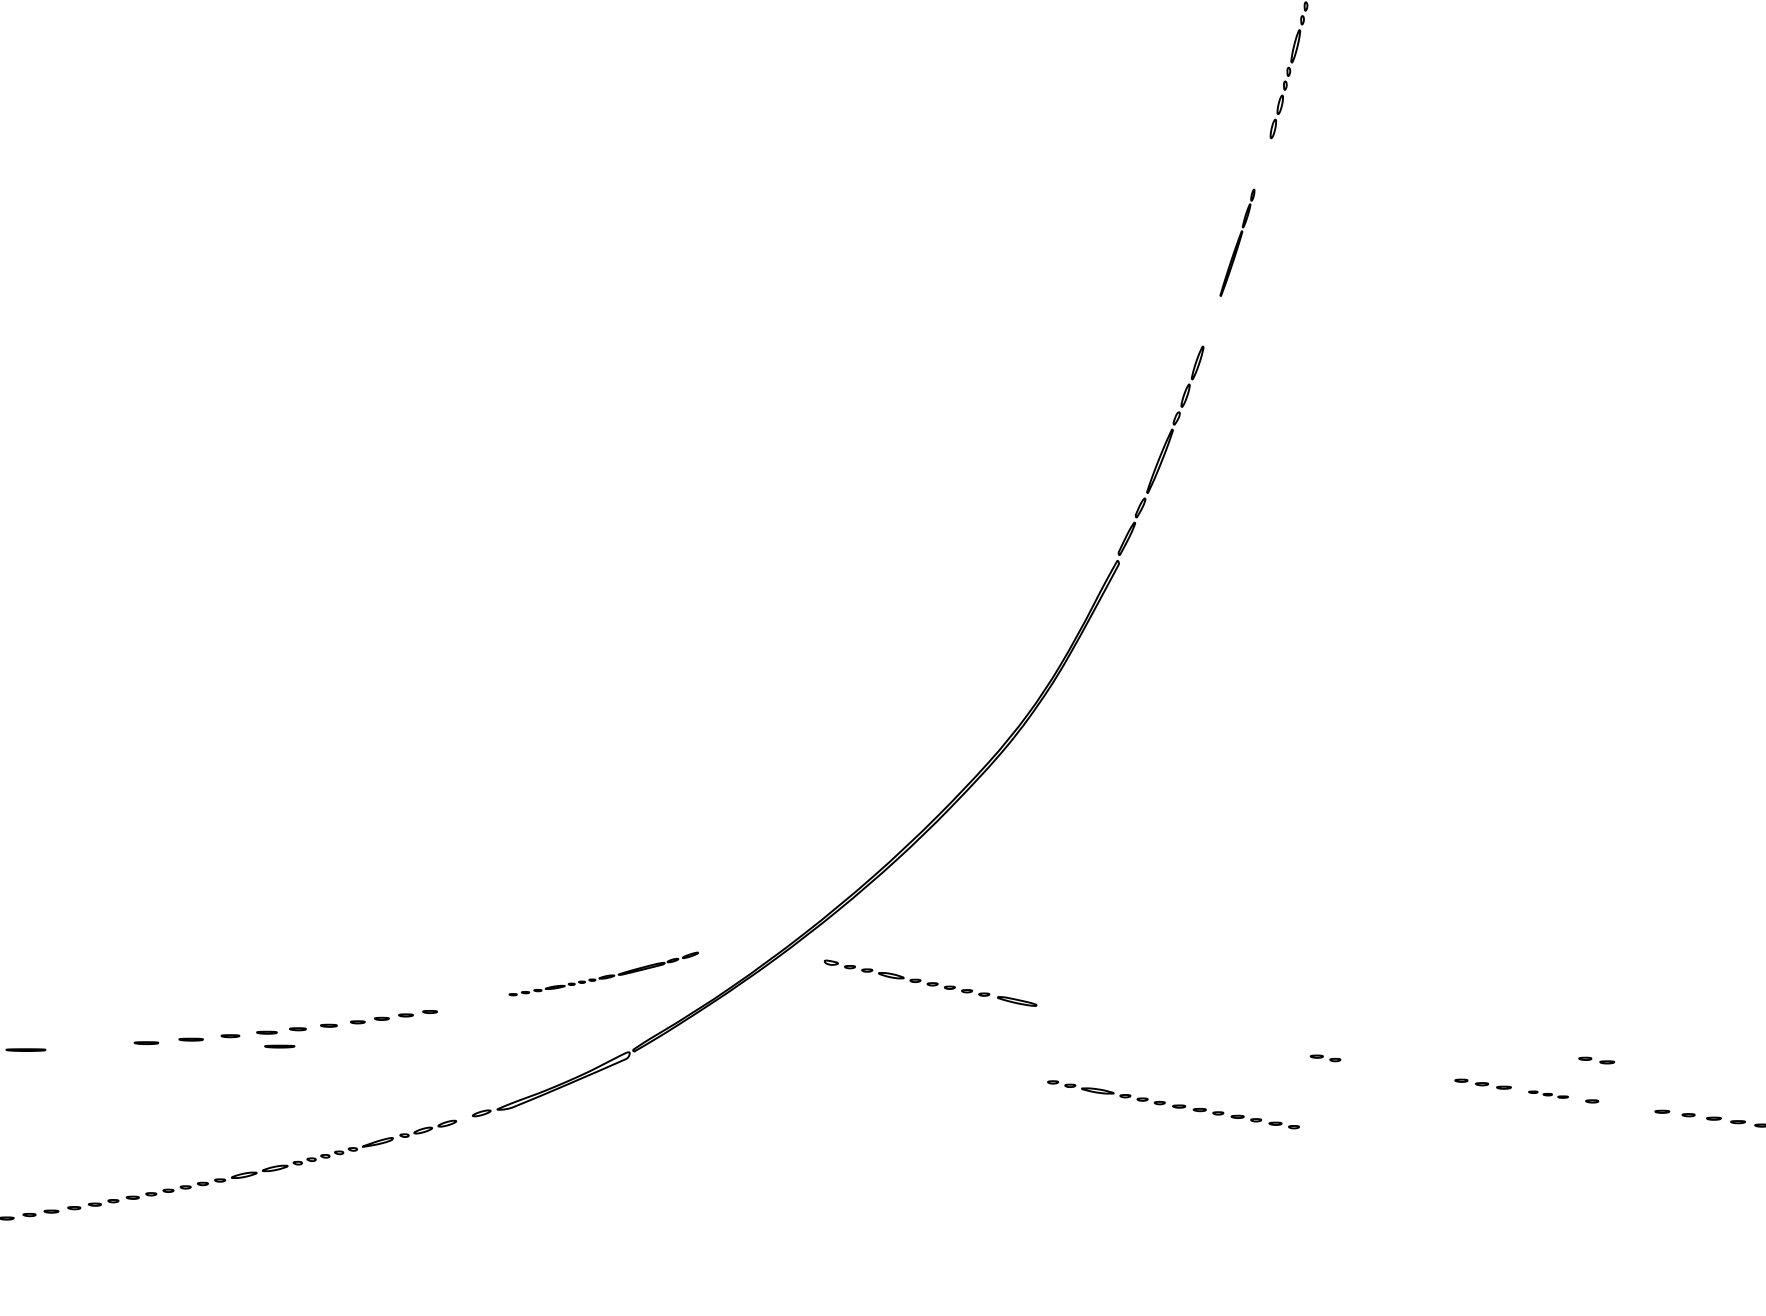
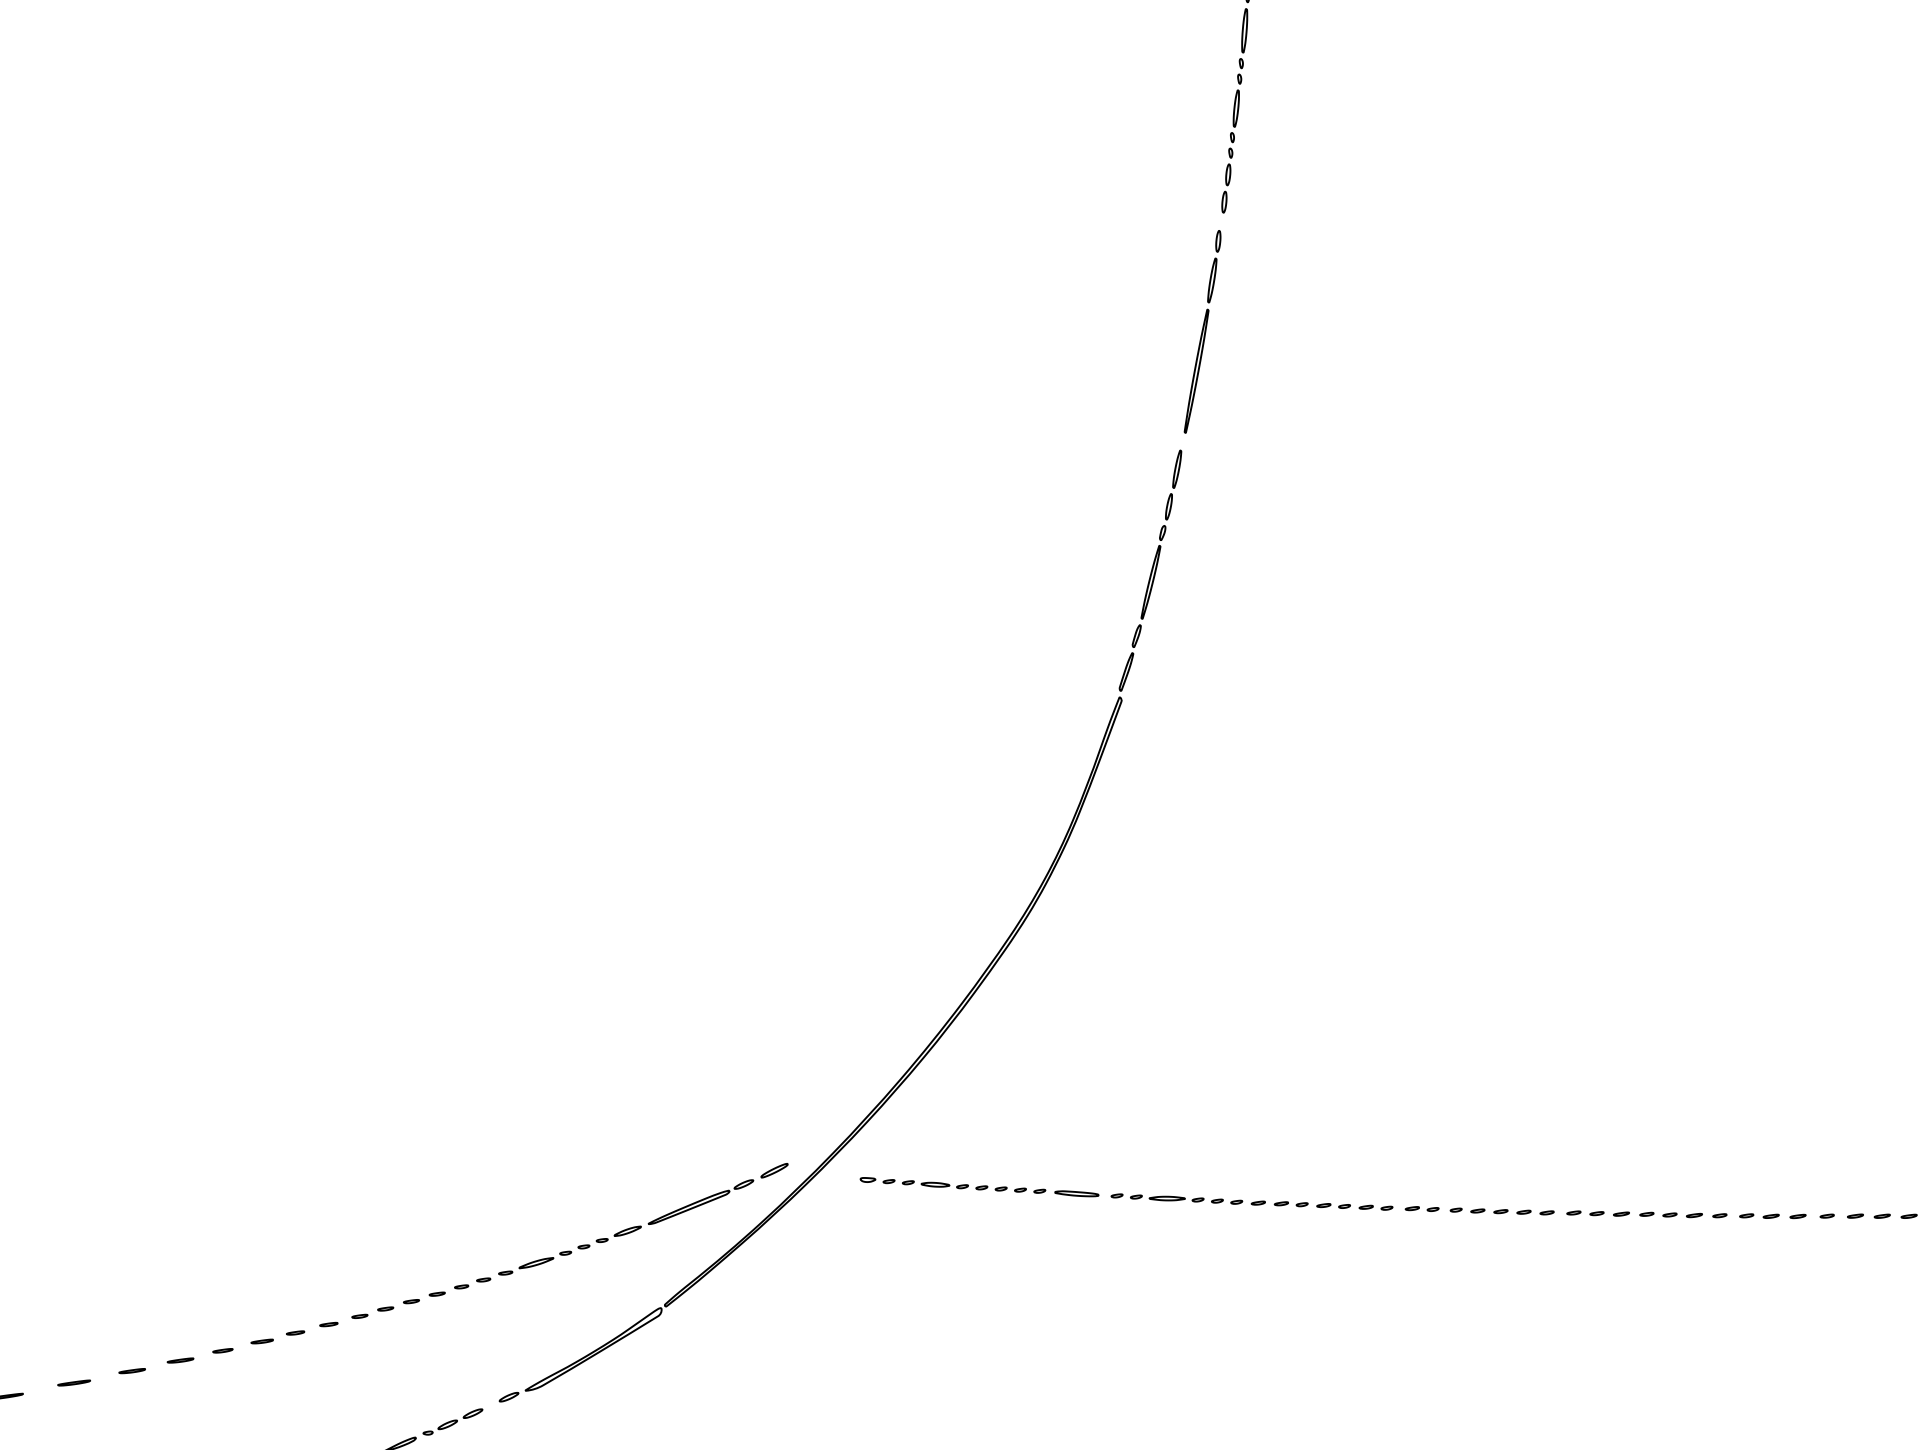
part: (1237, 242) -> (1202, 331), size x1.67
part: (603, 973) -> (620, 1225), size x1.67
line: (279, 1046) -> (73, 1383), moved
part: (1596, 1060) -> (1759, 1216), moved
part: (1397, 1070) -> (1502, 1211), added
part: (1548, 1094) -> (1671, 1214), size x1.43
part: (1173, 1104) -> (1251, 1201), moved

